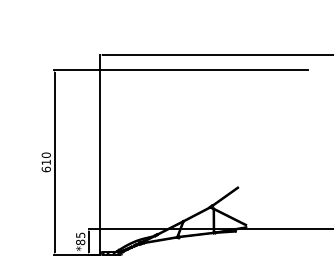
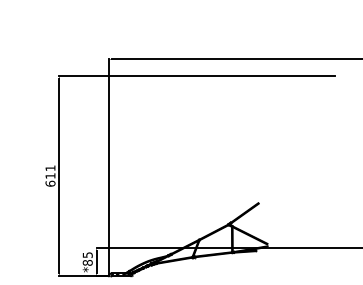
text: (45, 154) -> (49, 167), 610 -> 611

